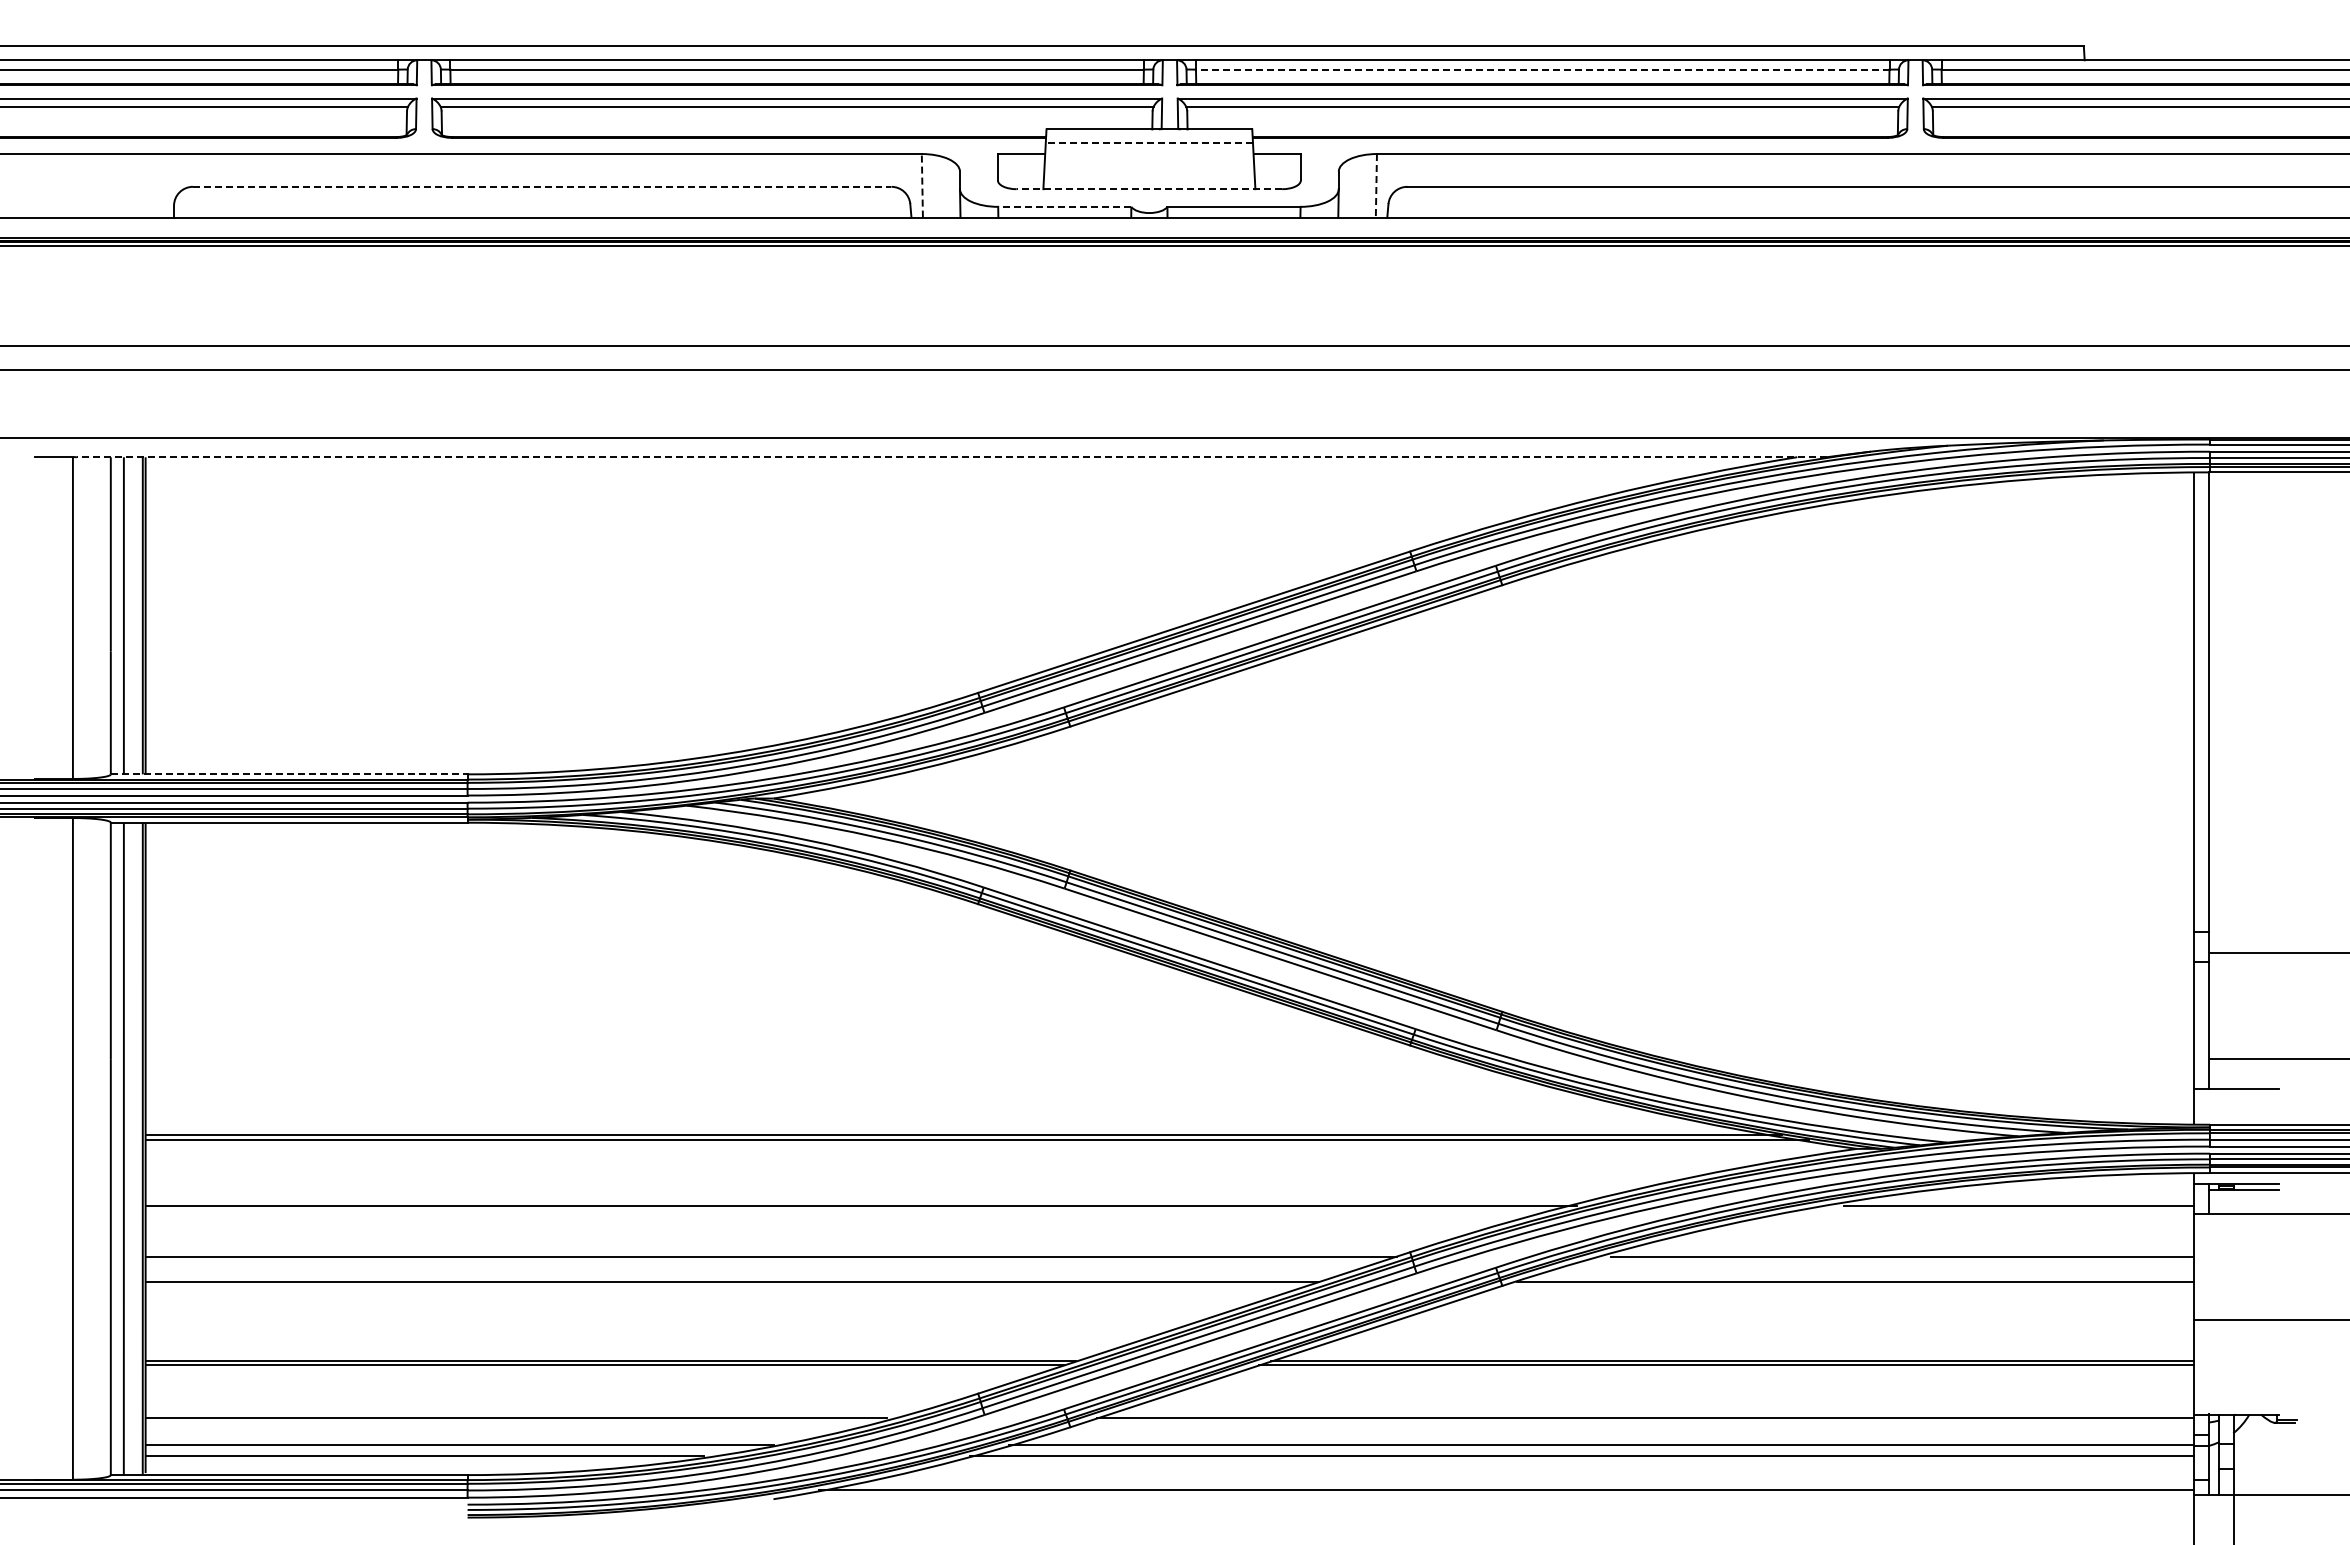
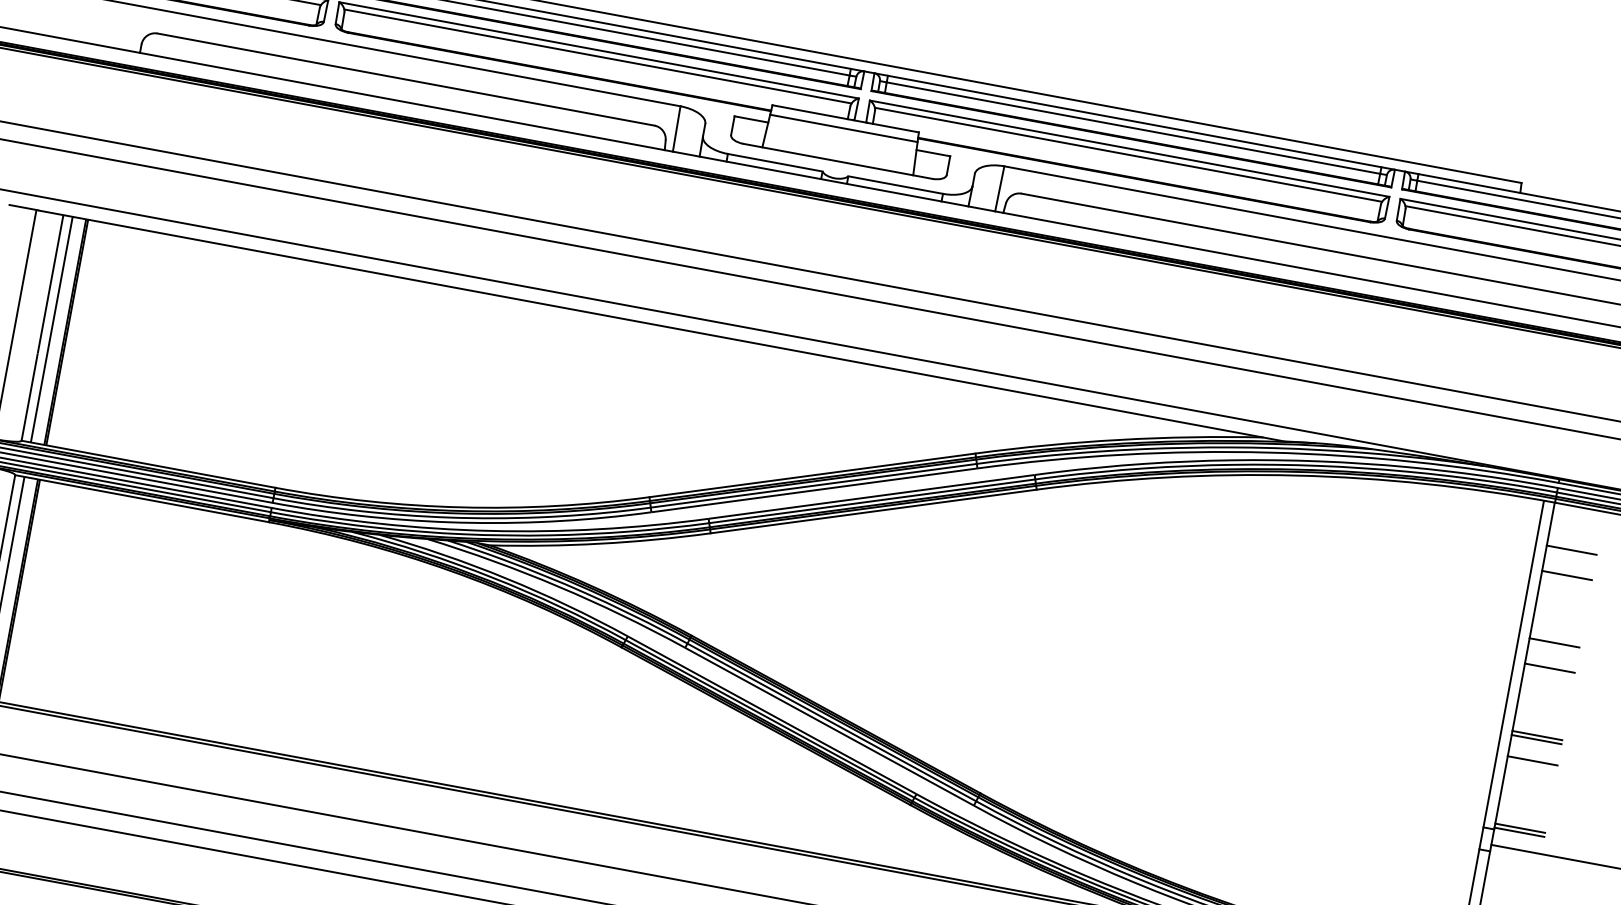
line: (1542, 69) -> (1133, 128), dashed -> solid
line: (1149, 142) -> (844, 128), dashed -> solid
line: (922, 185) -> (676, 128), dashed -> solid
line: (1376, 185) -> (999, 188), dashed -> solid
line: (542, 186) -> (406, 79), dashed -> solid
line: (1149, 189) -> (837, 161), dashed -> solid
line: (1064, 206) -> (775, 162), dashed -> solid
line: (951, 457) -> (661, 326), dashed -> solid
line: (2244, 532) -> (1571, 550), added
line: (2244, 568) -> (1567, 575), added
line: (2244, 662) -> (1554, 642), added
line: (2244, 698) -> (1549, 668), added
line: (289, 774) -> (148, 464), dashed -> solid
line: (2244, 793) -> (1537, 735), added
line: (2244, 798) -> (1536, 739), added
line: (2244, 828) -> (1532, 760), added
line: (2244, 923) -> (1520, 828), added
line: (2244, 929) -> (1519, 832), added

